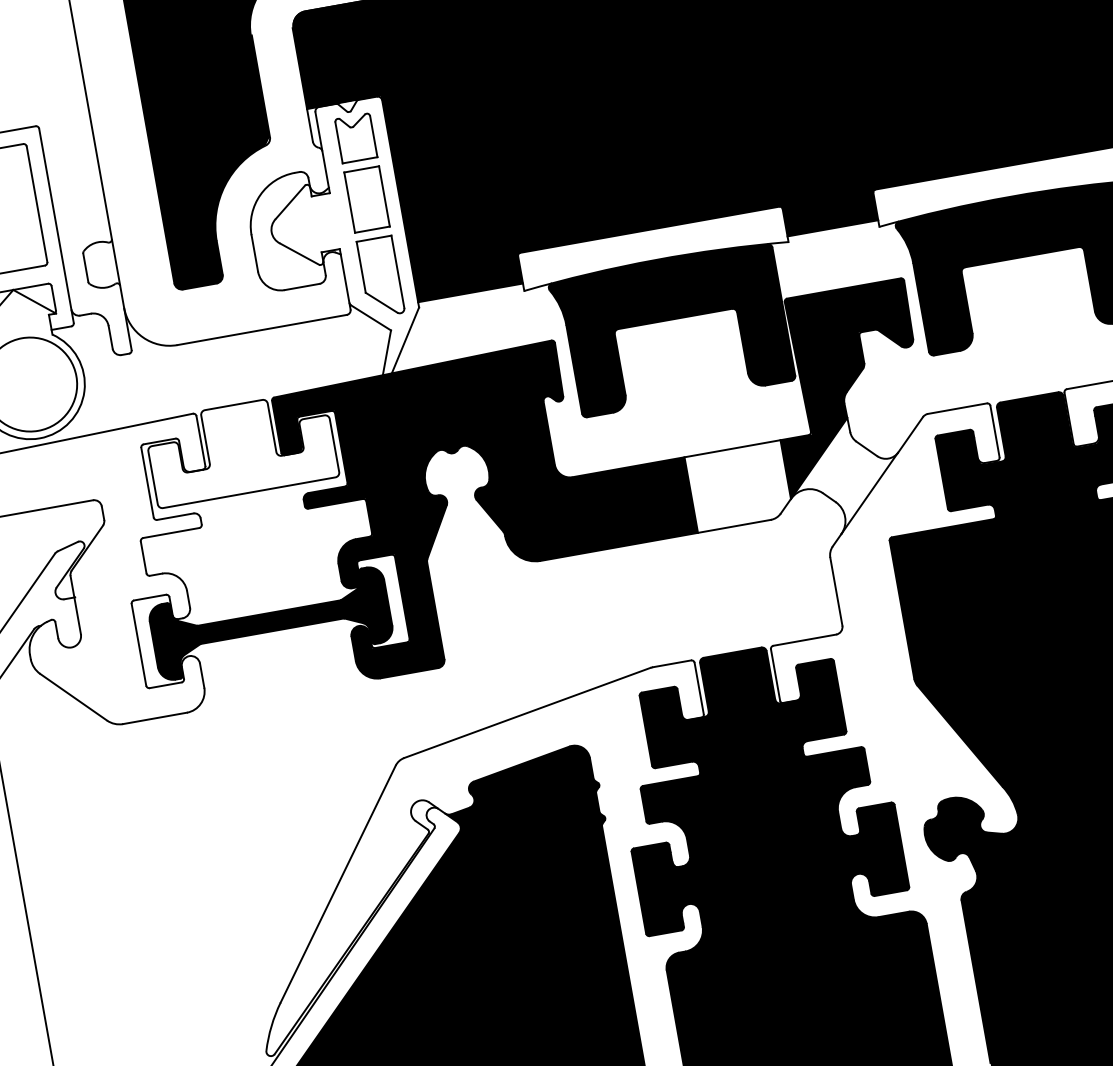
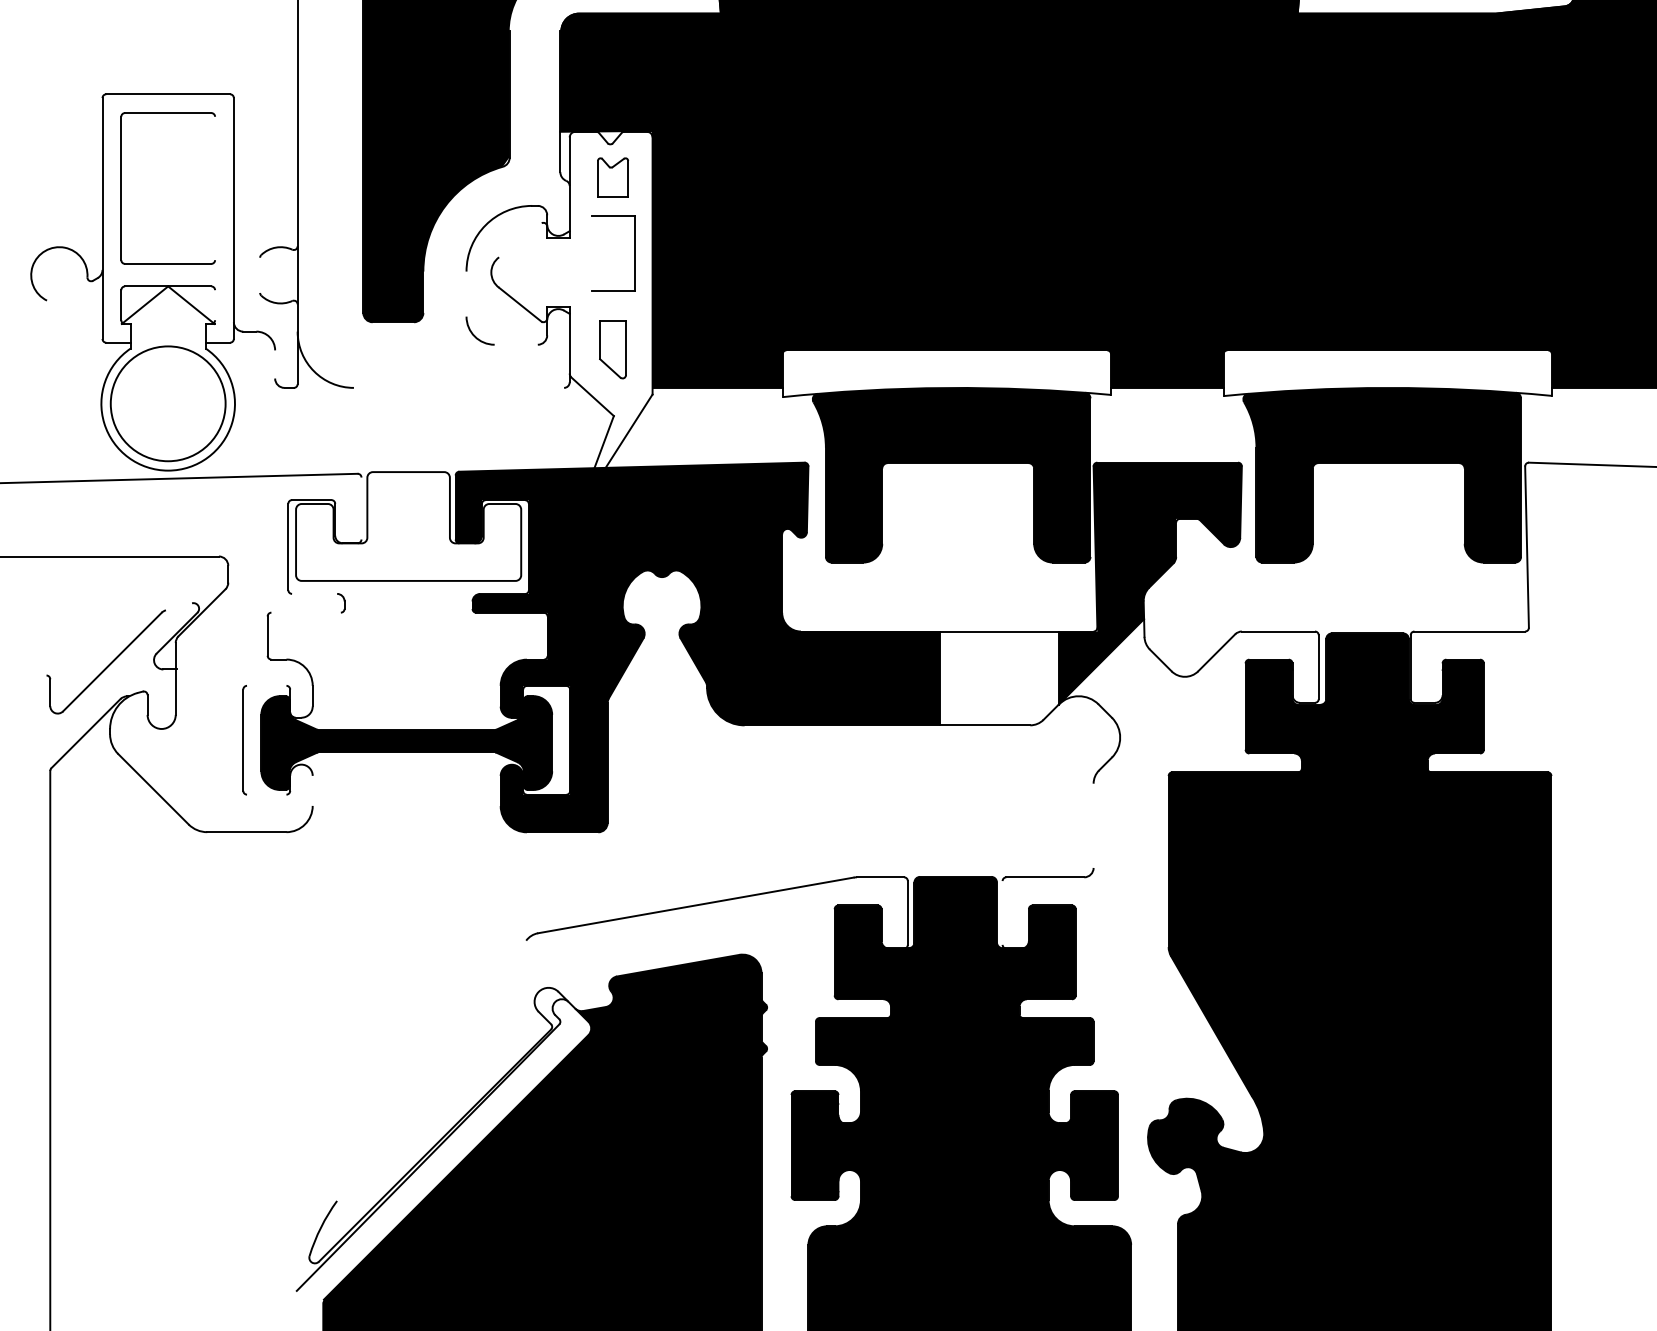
part: (355, 138) -> (612, 177), size x0.7
line: (290, 202) -> (520, 240), removed
line: (349, 202) -> (591, 253), removed
line: (37, 204) -> (215, 188), removed
line: (254, 252) -> (466, 293), removed
line: (85, 267) -> (260, 274), removed
part: (380, 277) -> (612, 349), size x0.6
line: (301, 286) -> (515, 344), removed
line: (54, 298) -> (215, 305), removed
line: (261, 329) -> (458, 387), removed
line: (110, 337) -> (275, 364), removed
line: (200, 441) -> (361, 508), removed
line: (869, 493) -> (1154, 714), removed
line: (175, 516) -> (314, 593), removed
line: (170, 532) -> (305, 612), removed
line: (67, 546) -> (178, 606), removed
line: (836, 591) -> (1093, 825), removed
line: (149, 597) -> (266, 685), removed
line: (775, 674) -> (1002, 912), removed
line: (201, 675) -> (312, 790), removed
line: (165, 685) -> (266, 794), removed
line: (338, 883) -> (431, 1070), removed

